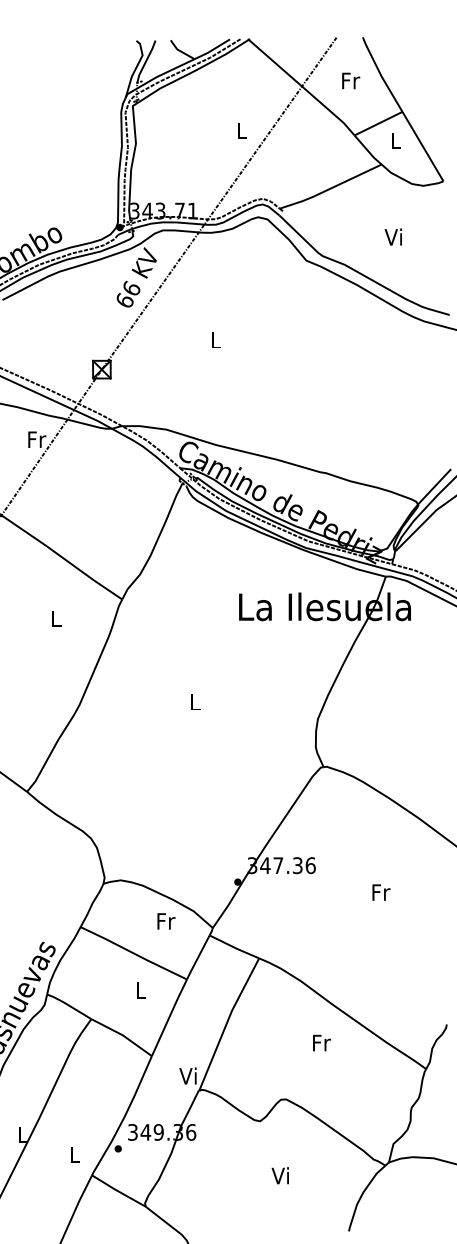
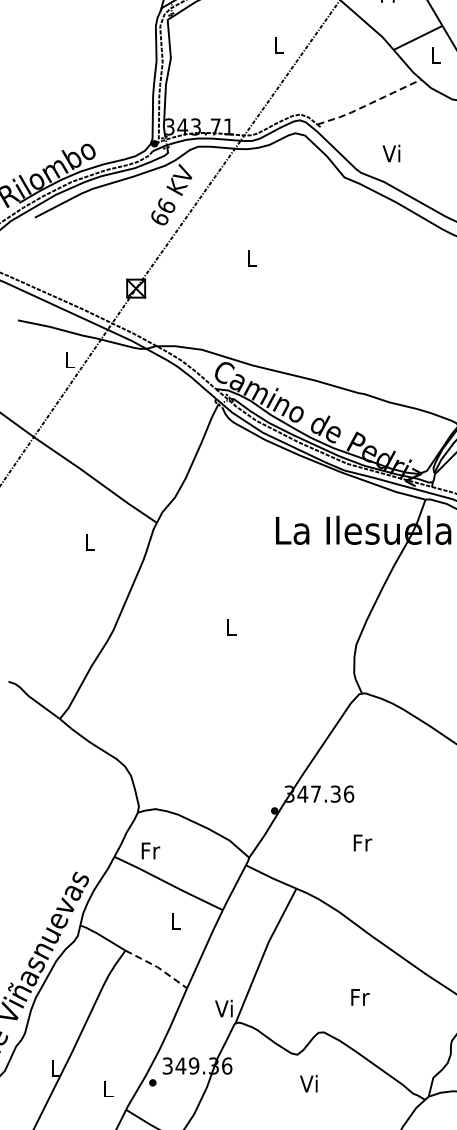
line: (330, 188) -> (369, 103), solid -> dashed
text: (392, 236) -> (390, 152), moved
text: (37, 439) -> (70, 359), Fr -> L
text: (381, 892) -> (363, 842), moved
text: (166, 921) -> (151, 851), moved
line: (122, 1035) -> (157, 967), solid -> dashed
text: (321, 1042) -> (359, 996), moved
text: (279, 1175) -> (307, 1083), moved

